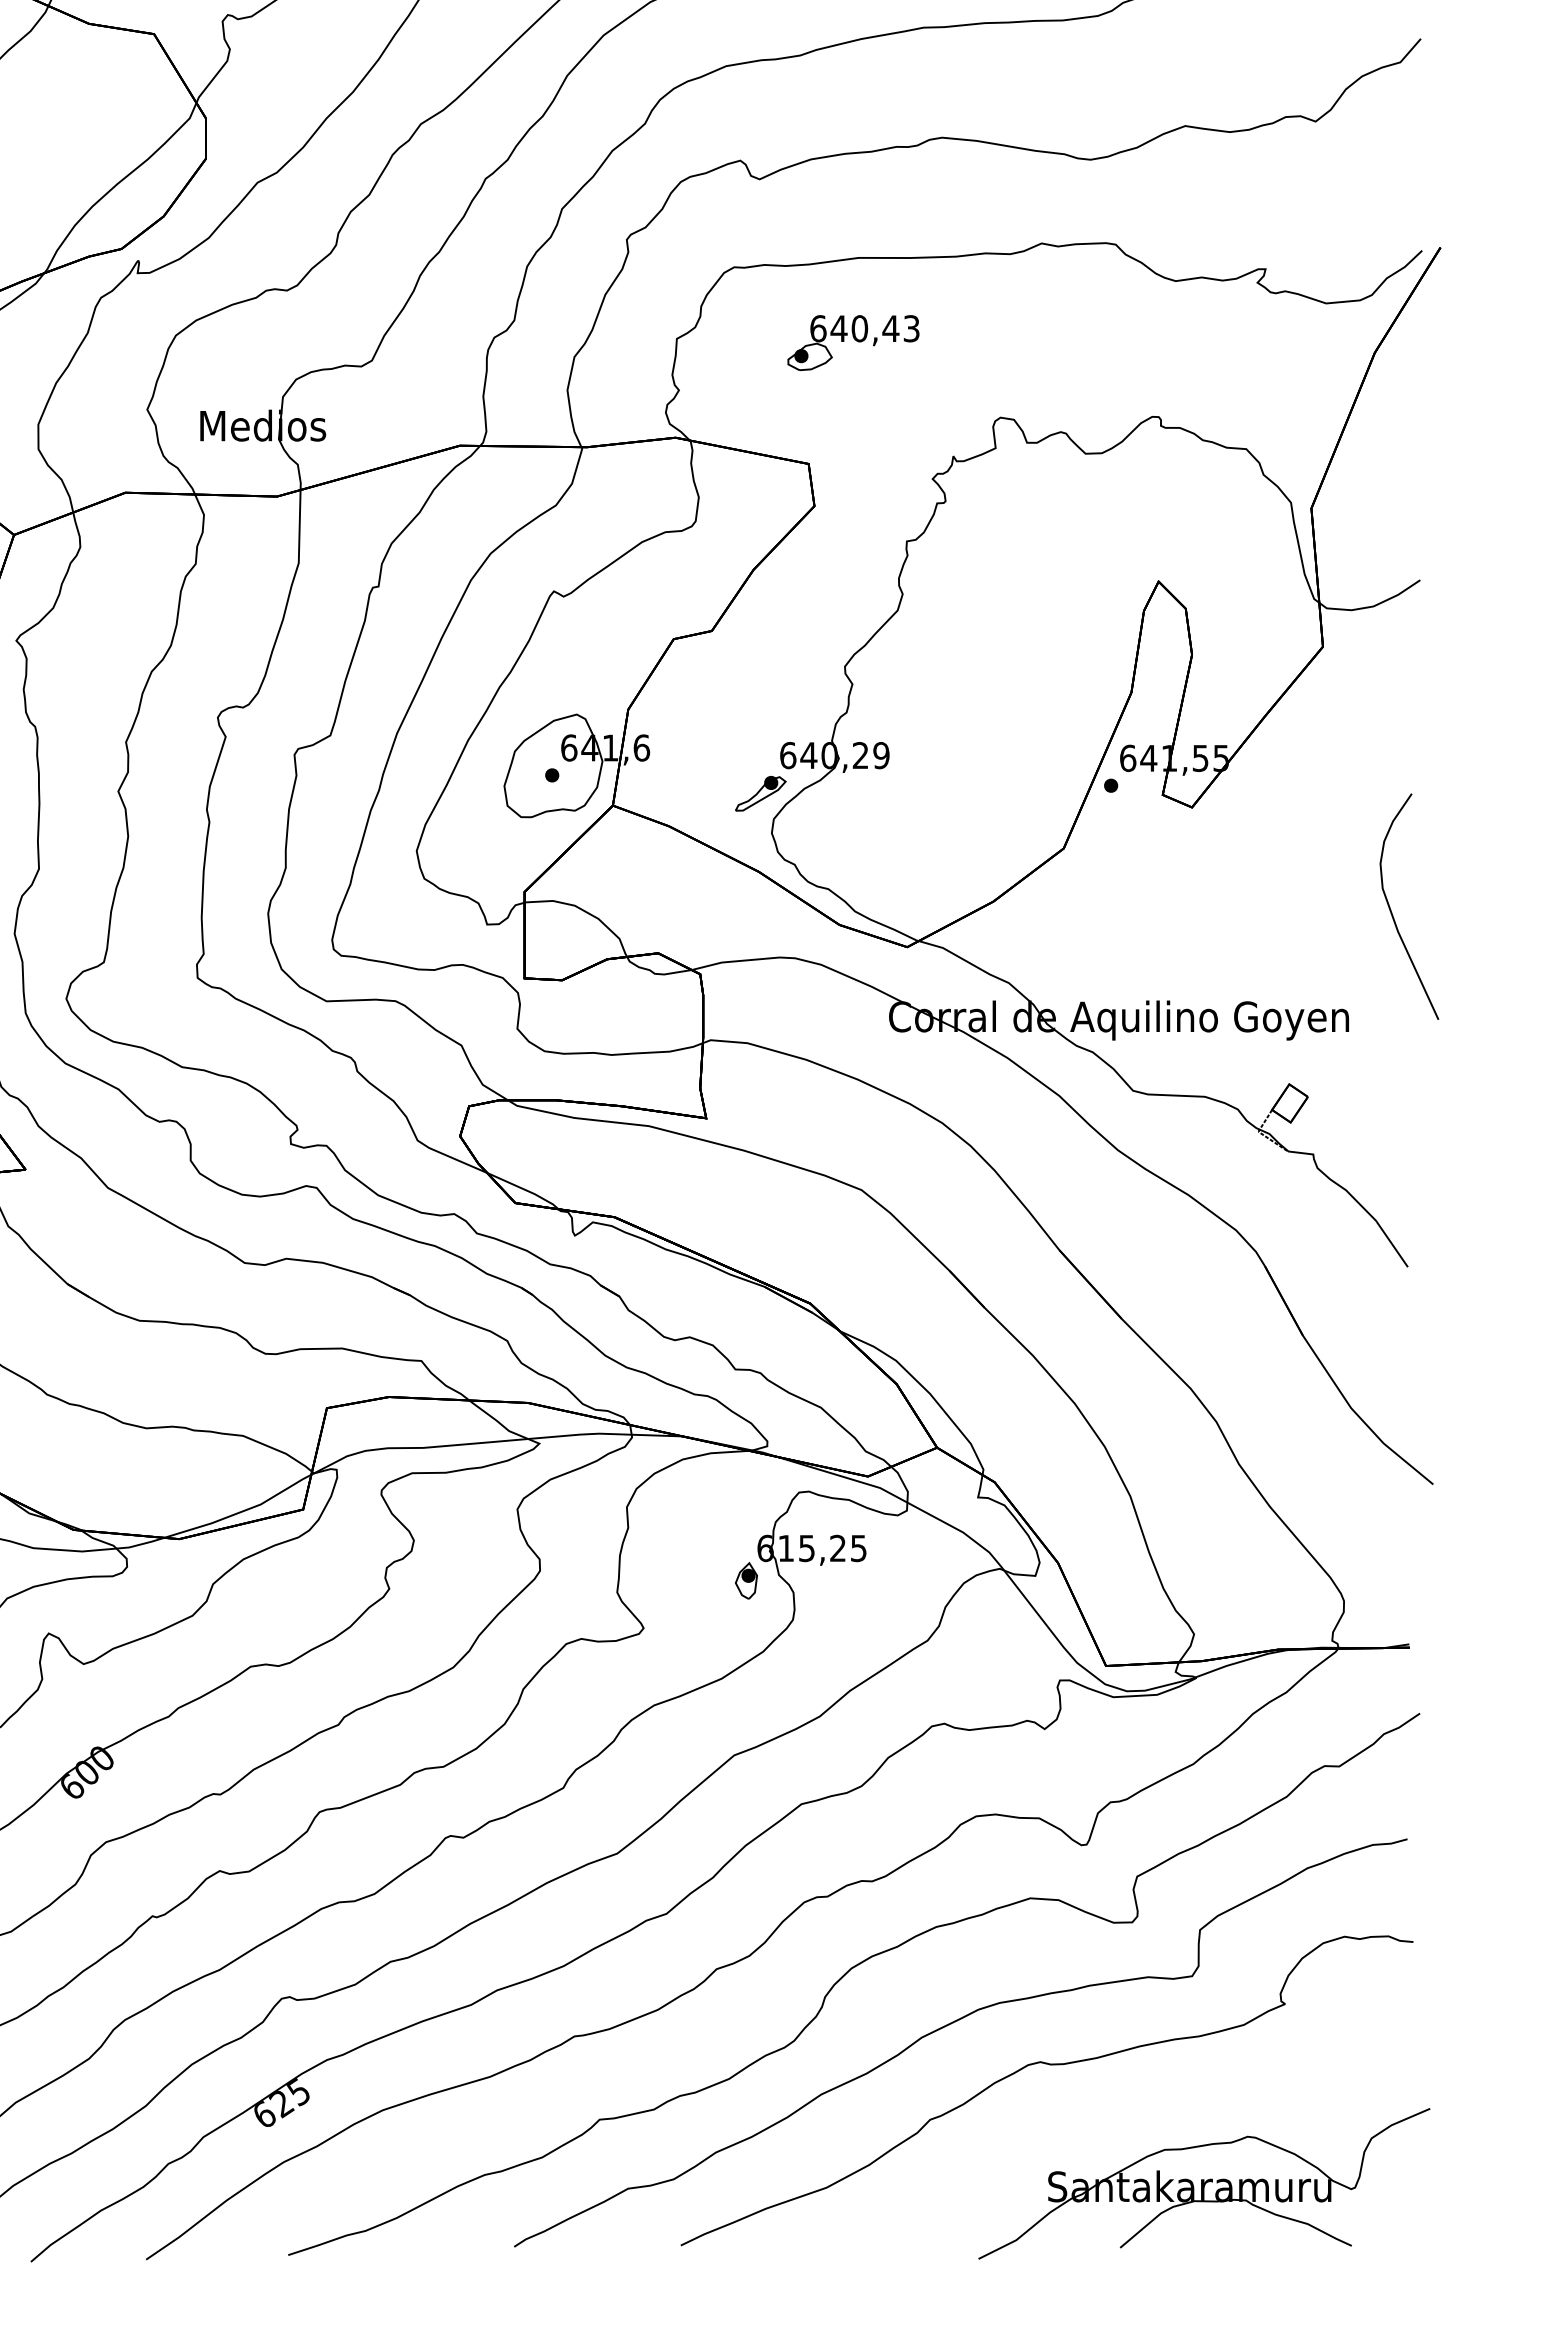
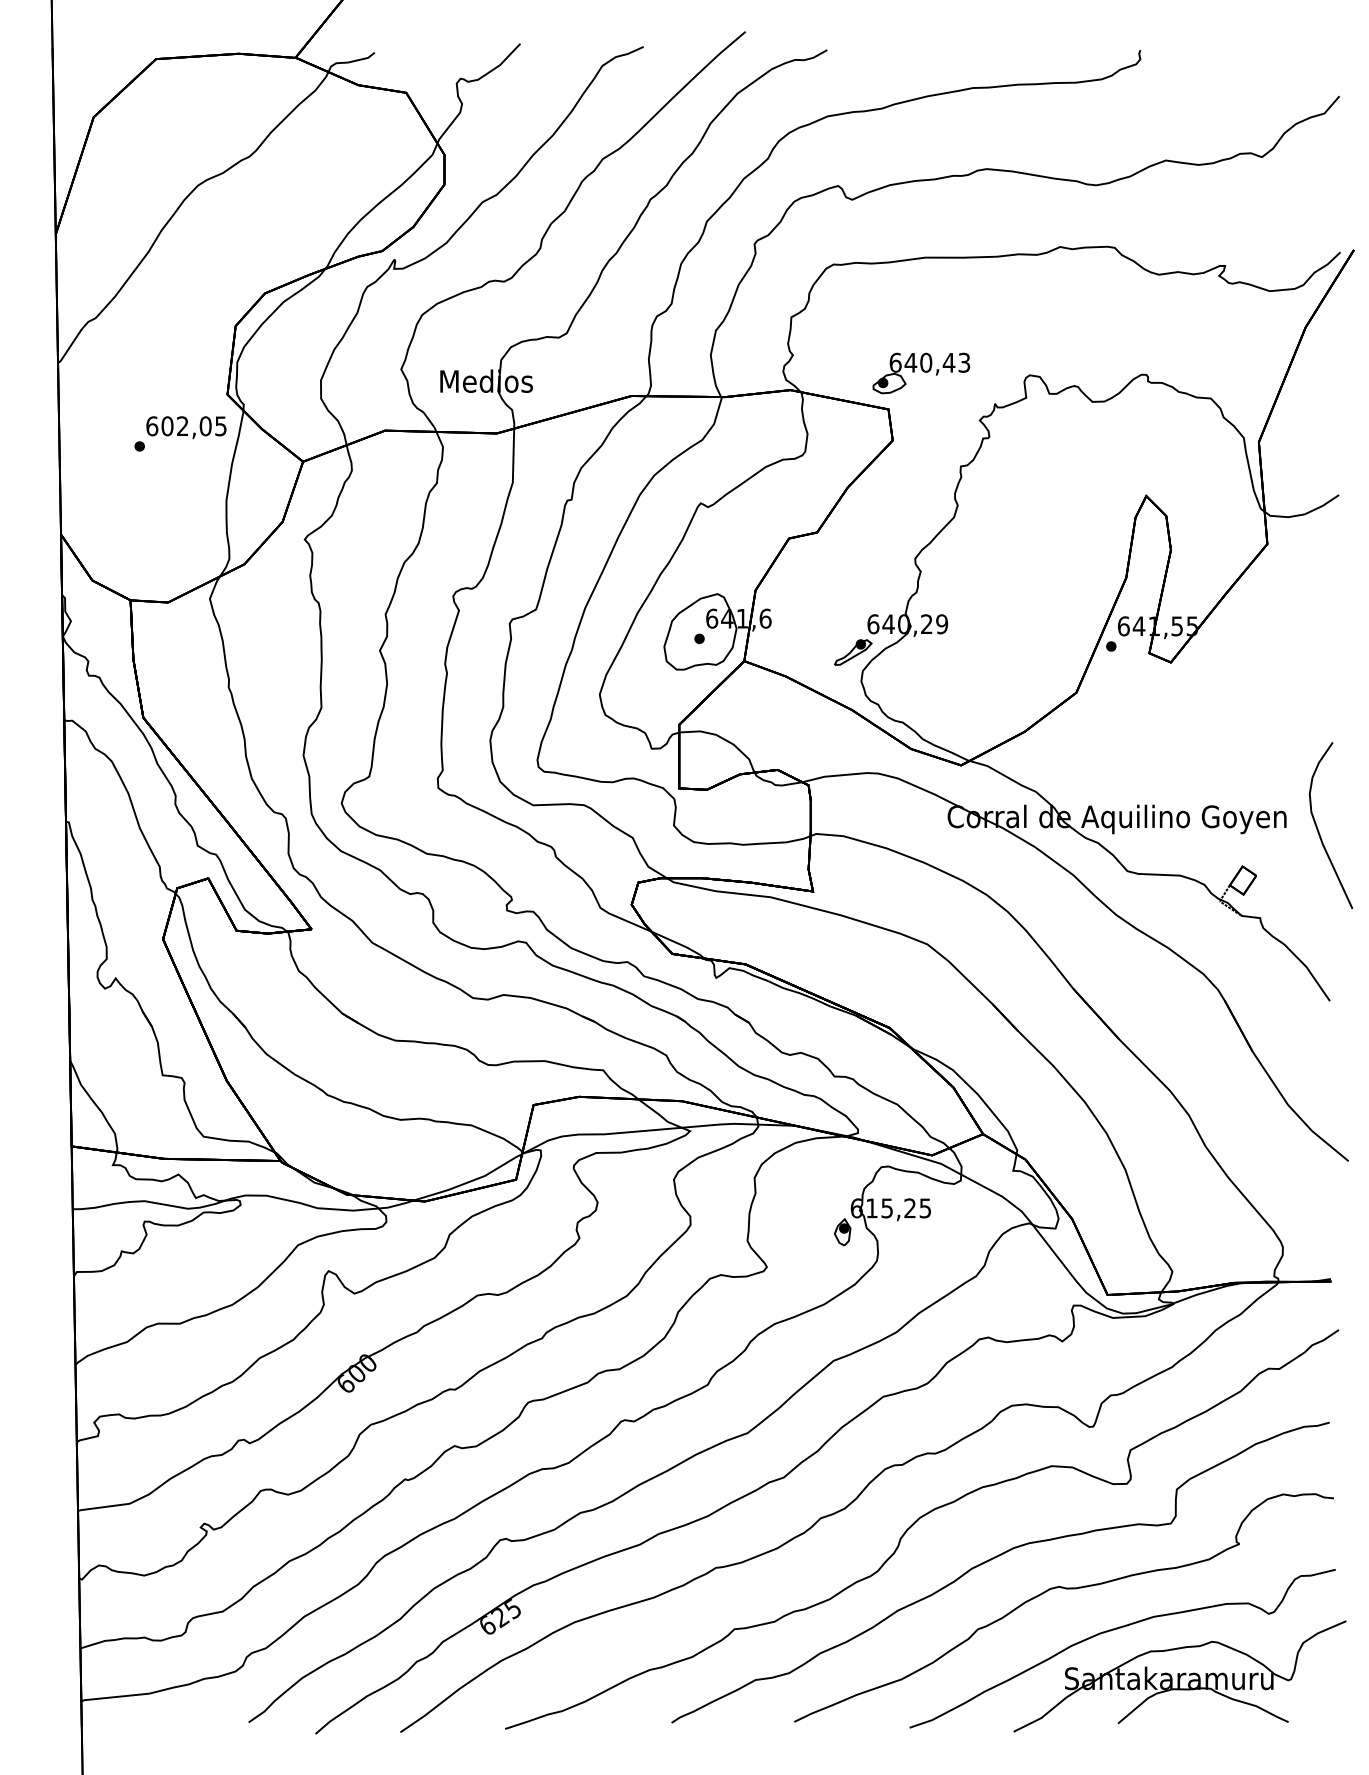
part: (853, 343) -> (921, 373), moved
curve: (1392, 910) -> (1318, 828), moved
curve: (1119, 2120) -> (1117, 1629), added

